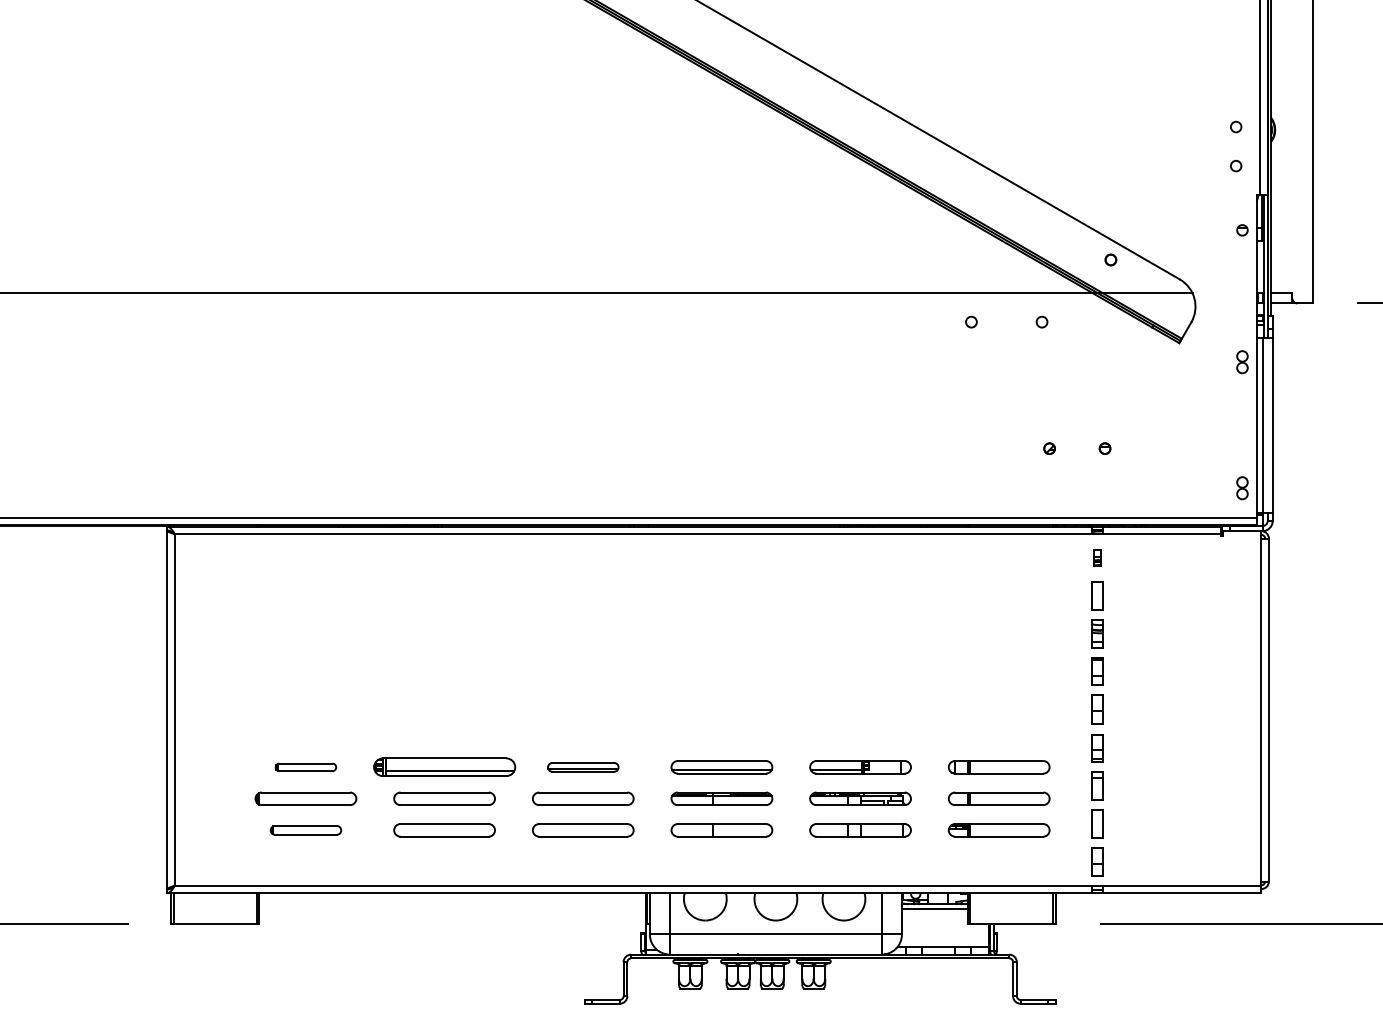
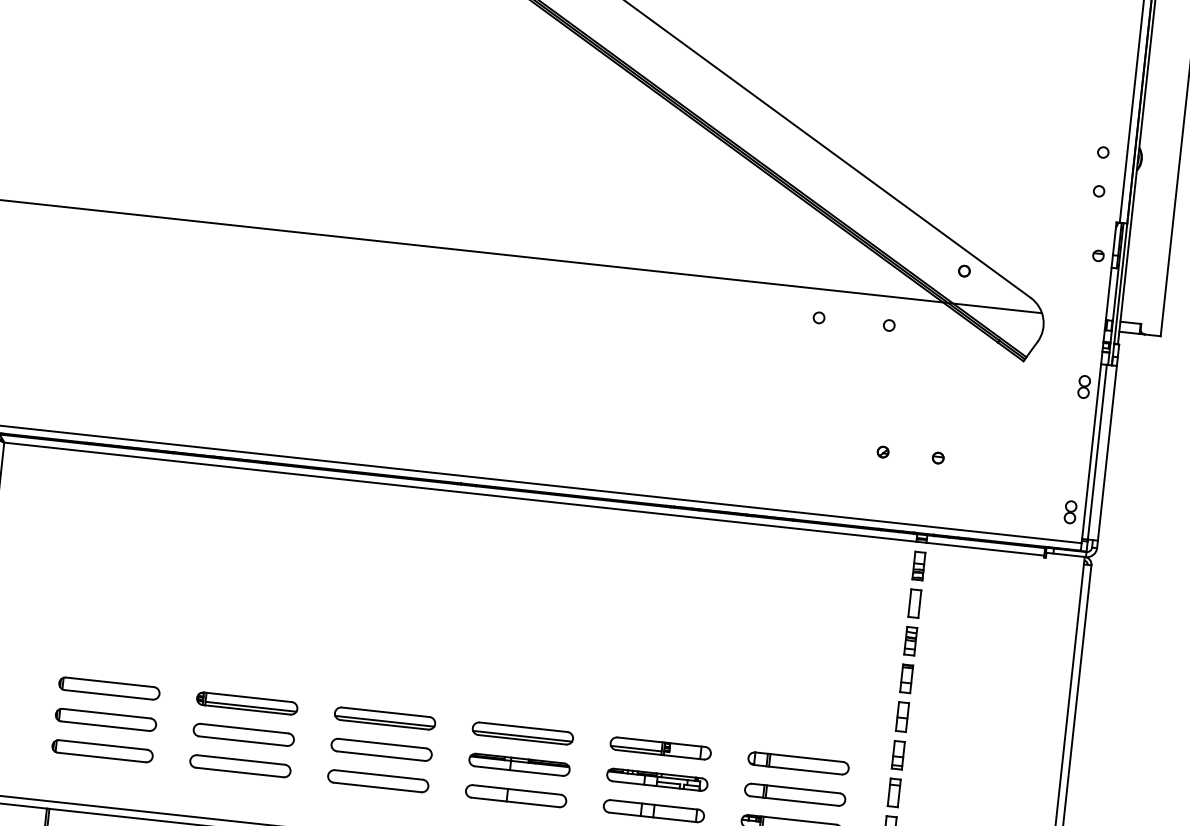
part: (1097, 557) -> (918, 565), size x1.67
part: (305, 767) -> (108, 688), size x1.67
part: (444, 767) -> (247, 703), size x0.71
part: (583, 767) -> (385, 718), size x1.43
part: (305, 830) -> (102, 751), size x1.43

